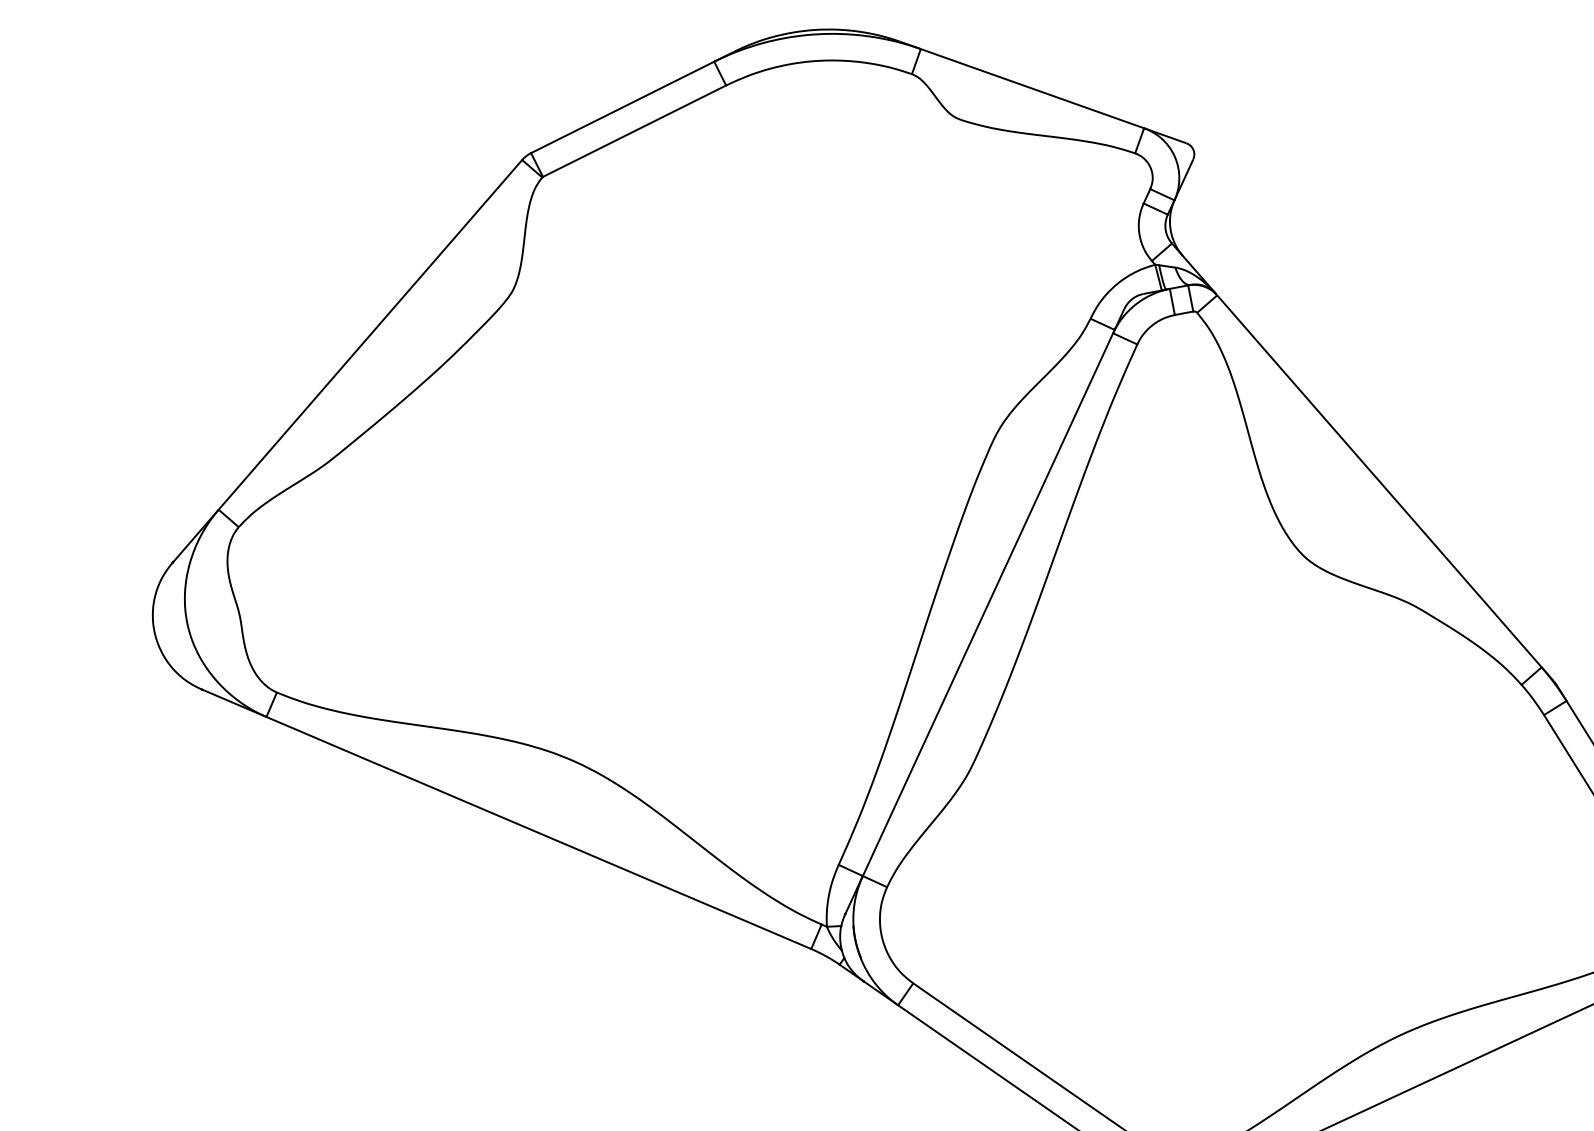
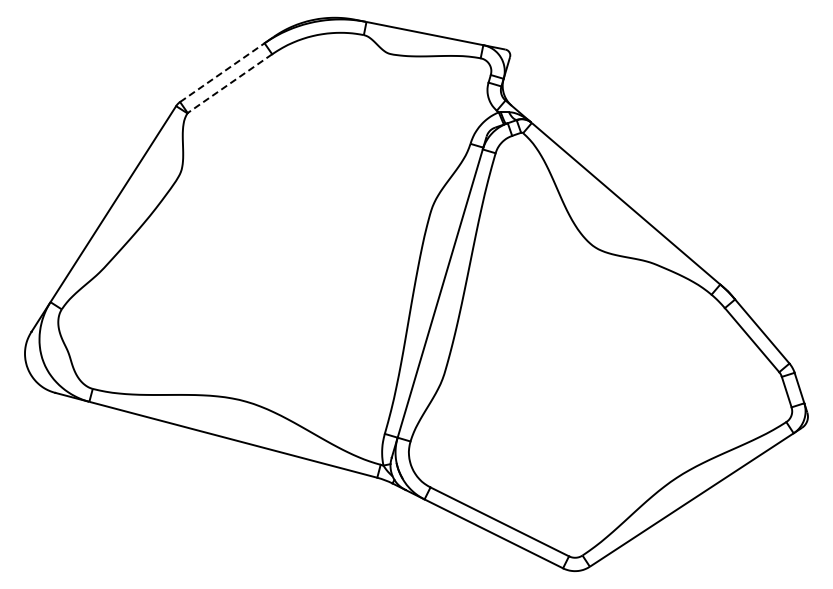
line: (623, 107) -> (222, 72), solid -> dashed
line: (633, 130) -> (229, 83), solid -> dashed

